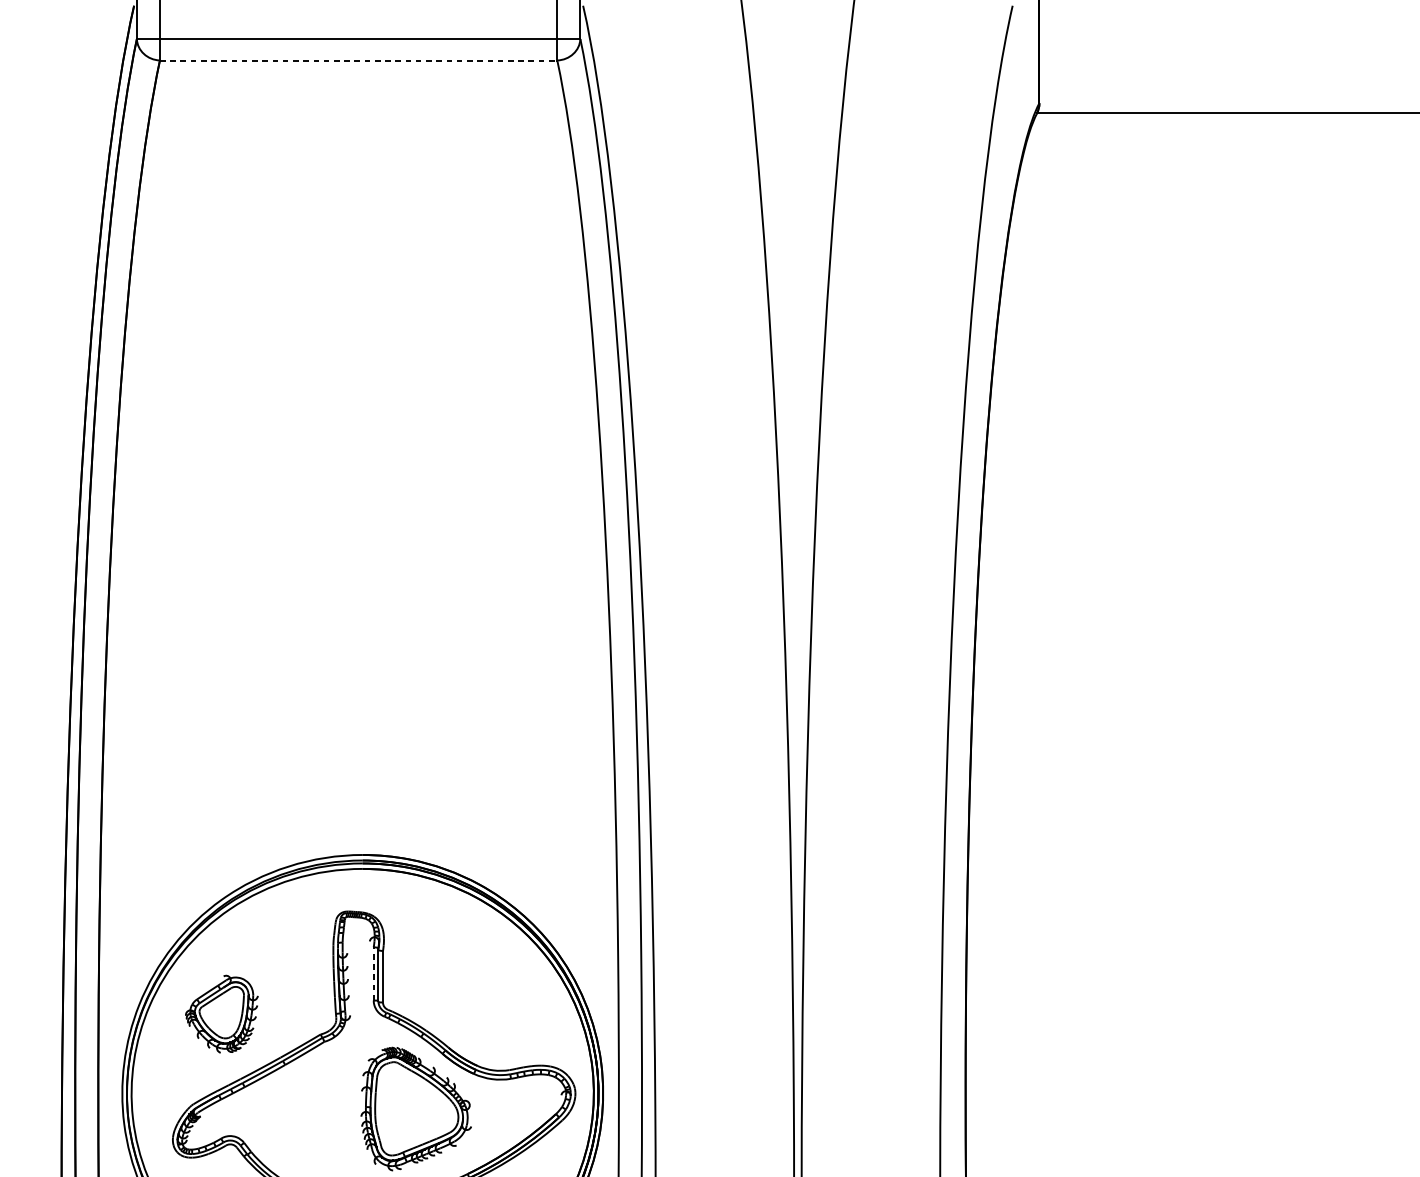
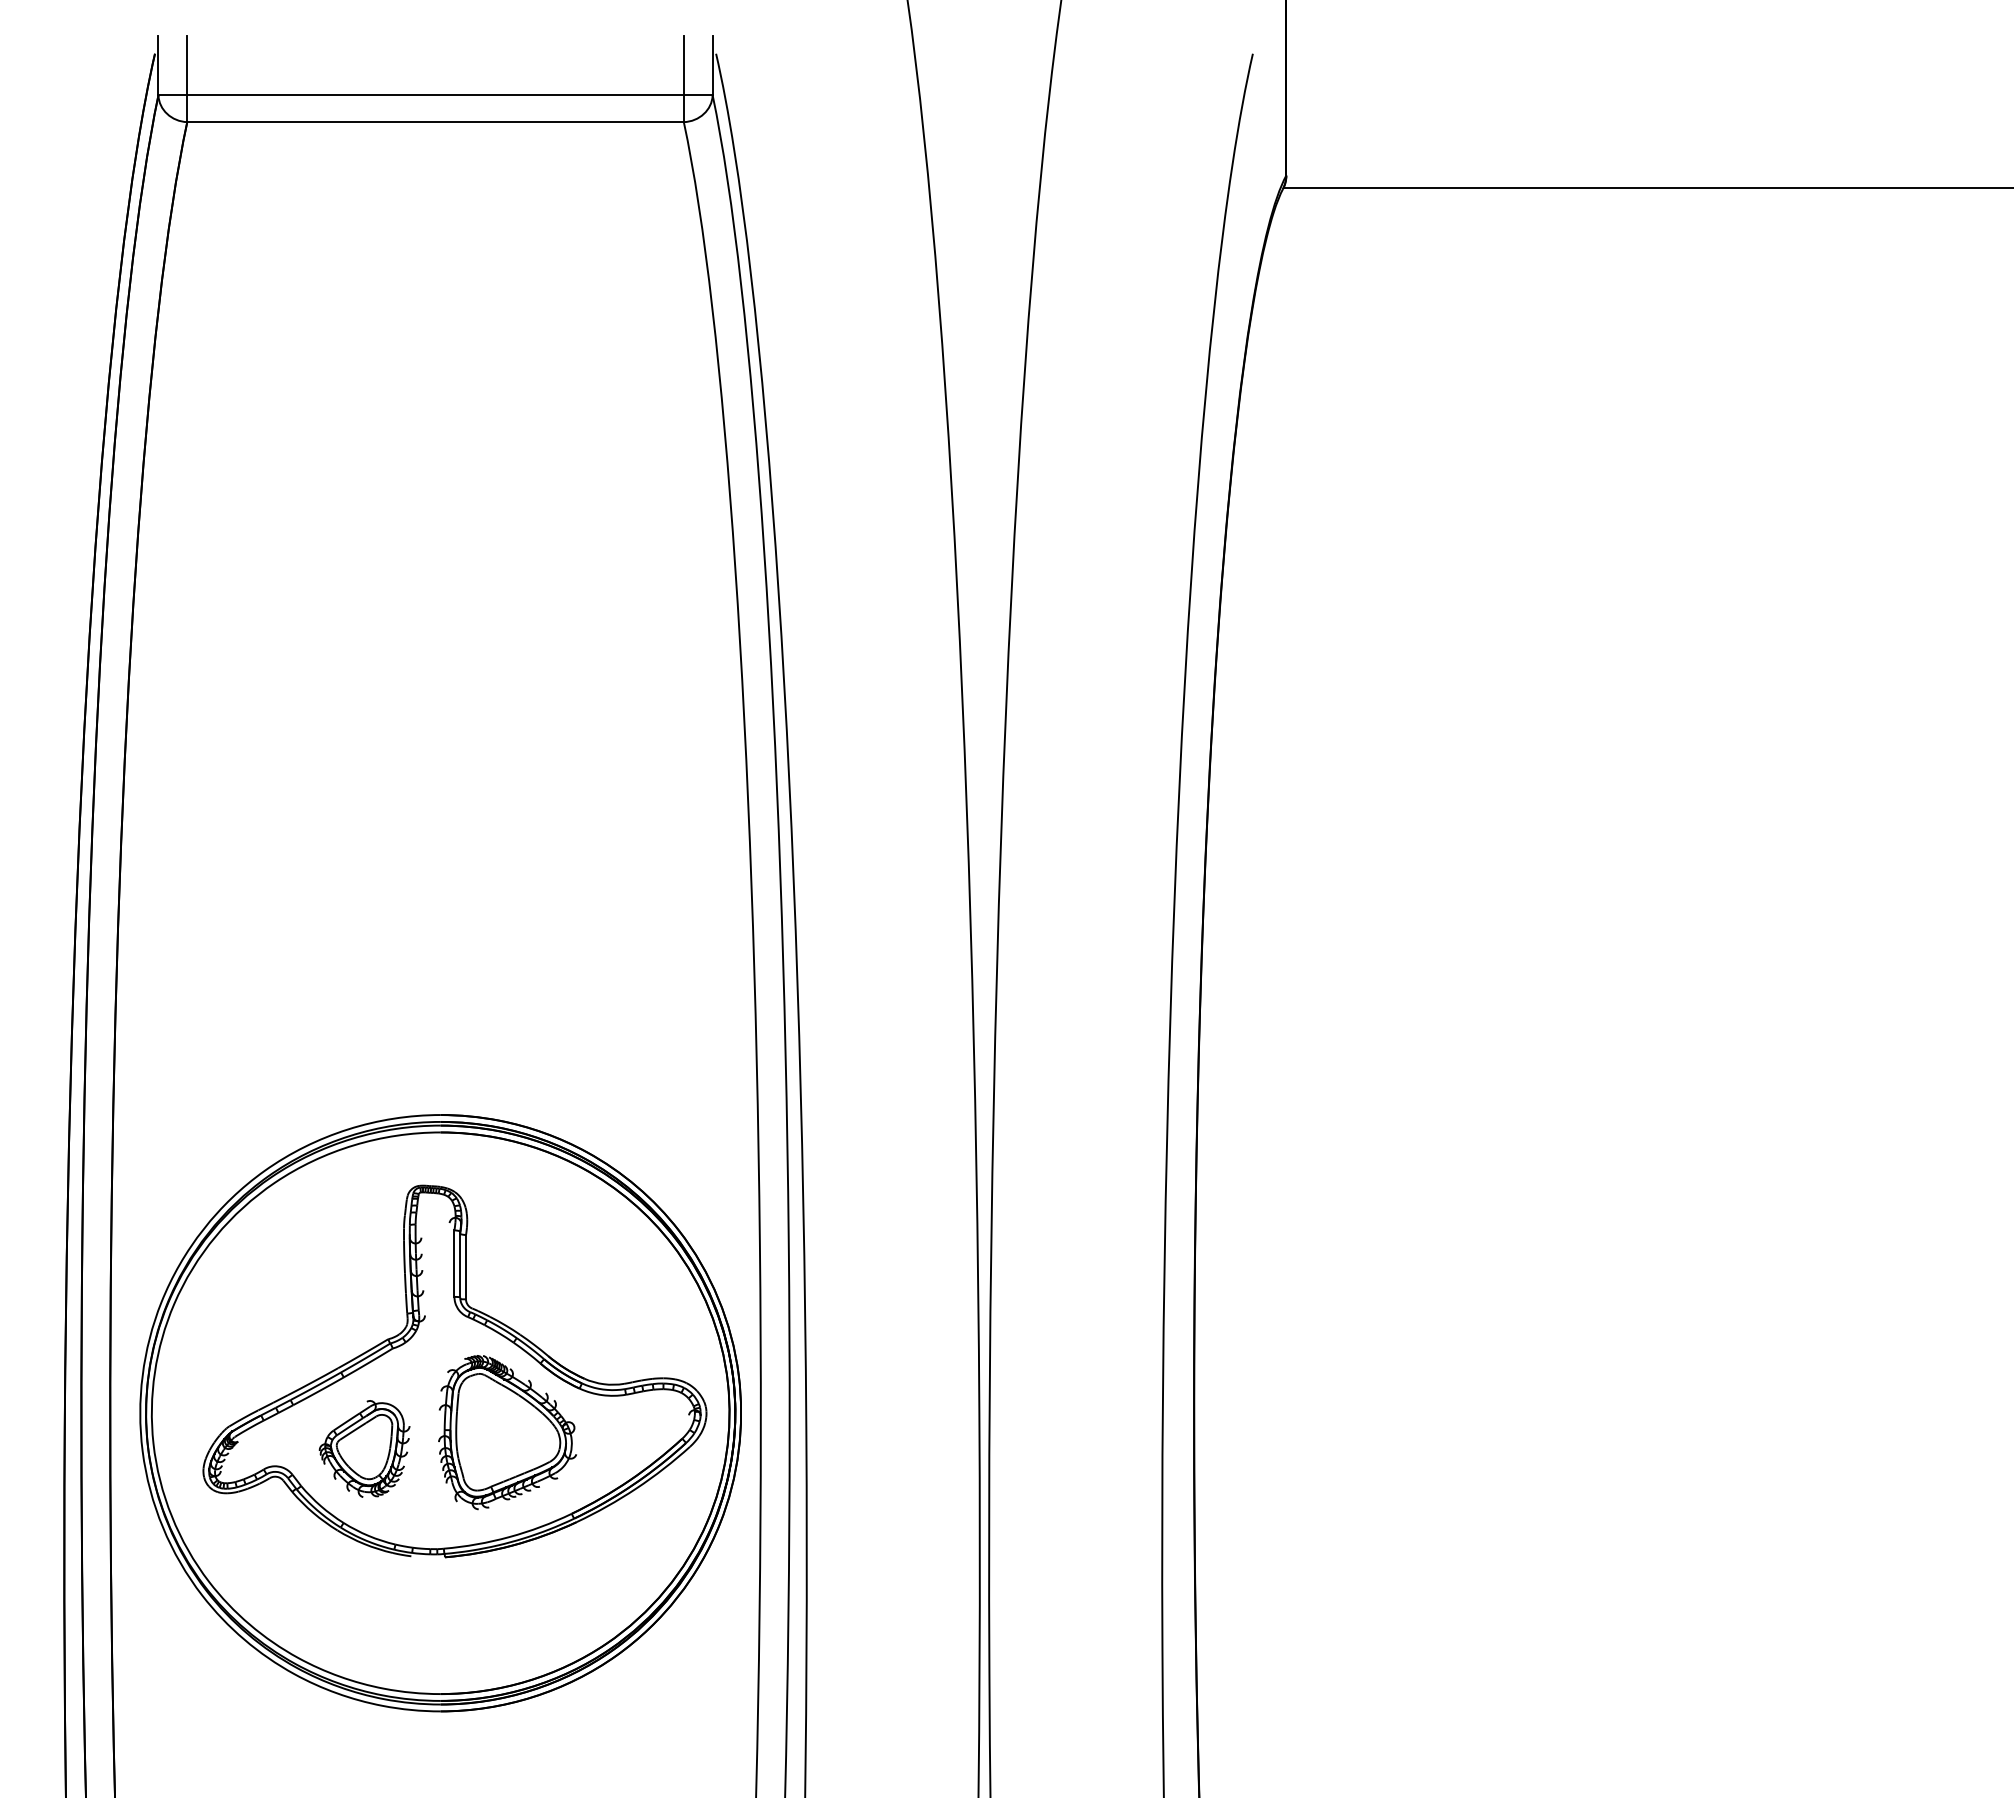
line: (359, 60) -> (436, 122), dashed -> solid
line: (373, 973) -> (454, 1263), dashed -> solid
part: (221, 1013) -> (364, 1448), moved

